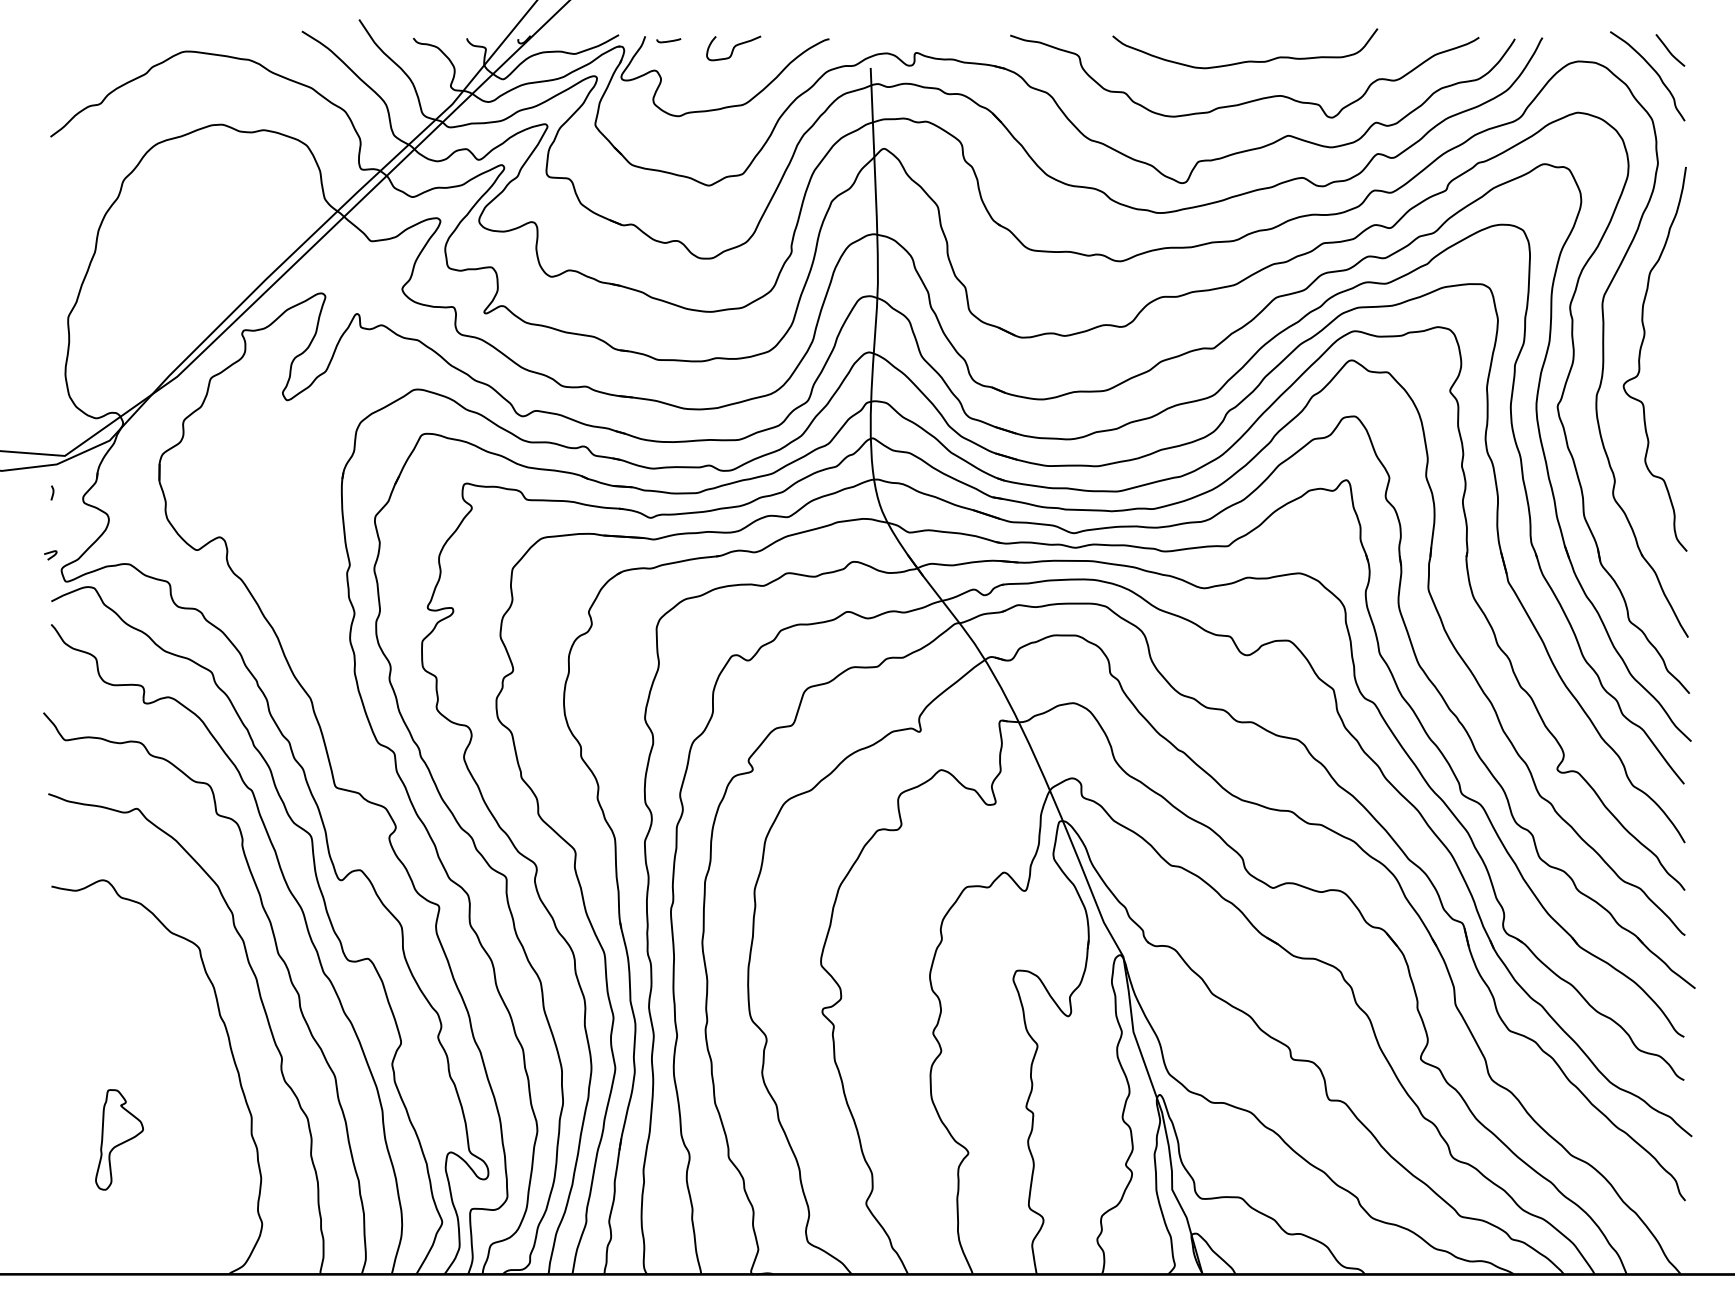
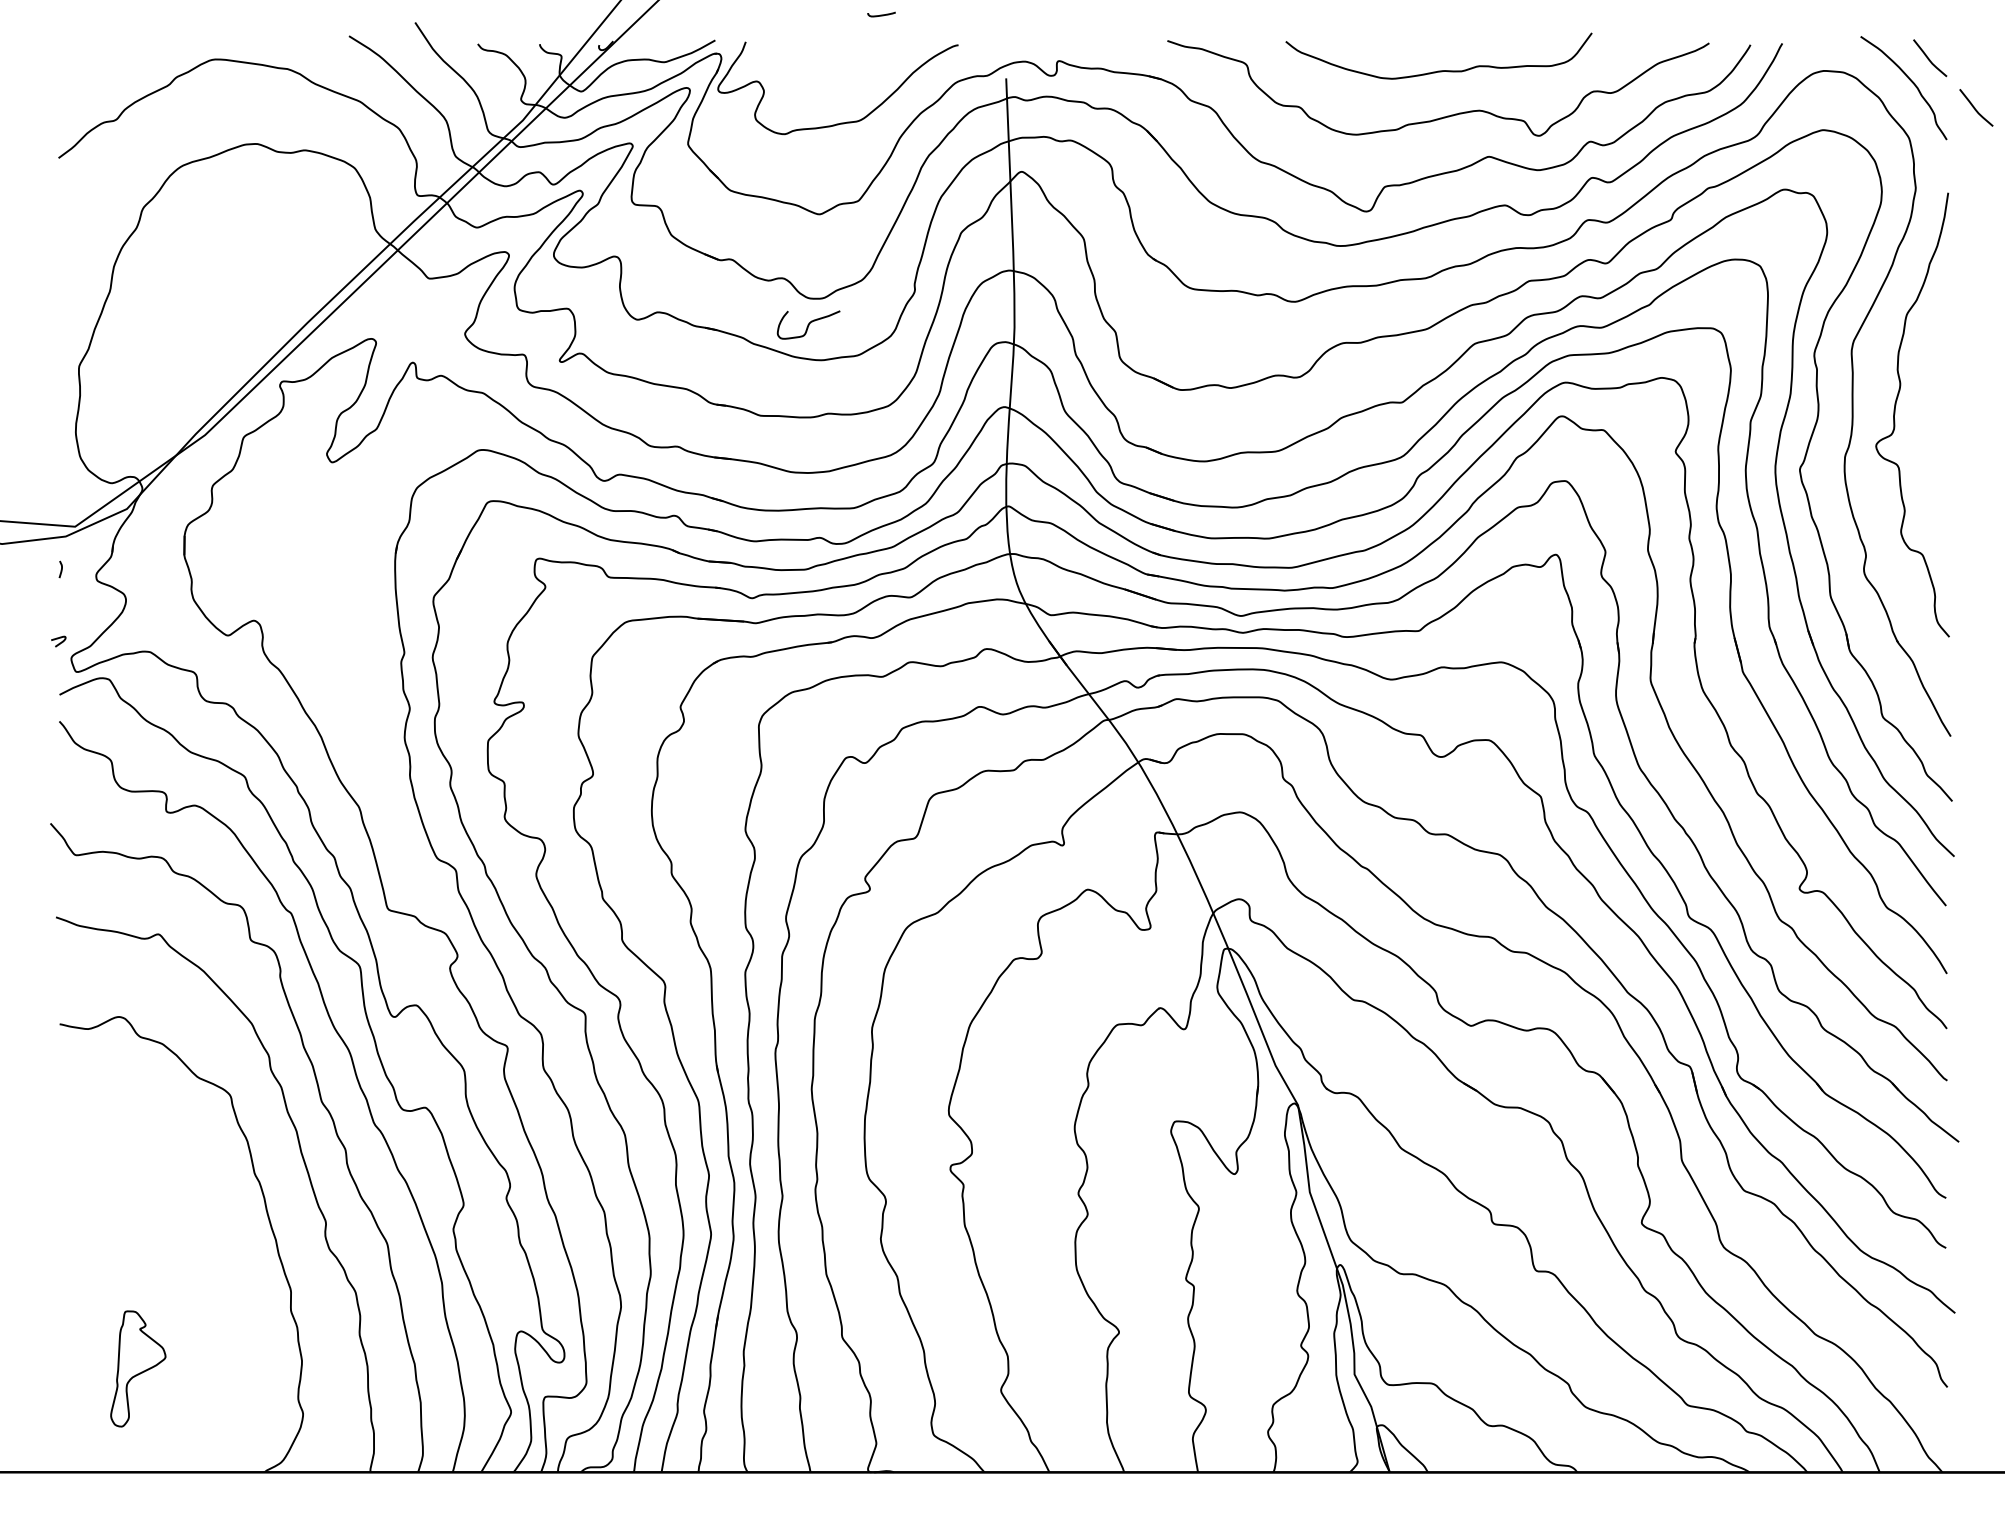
curve: (668, 40) -> (881, 14), moved
curve: (733, 48) -> (808, 325), moved
curve: (1709, 93) -> (1975, 107), added
part: (119, 1139) -> (138, 1368), moved

